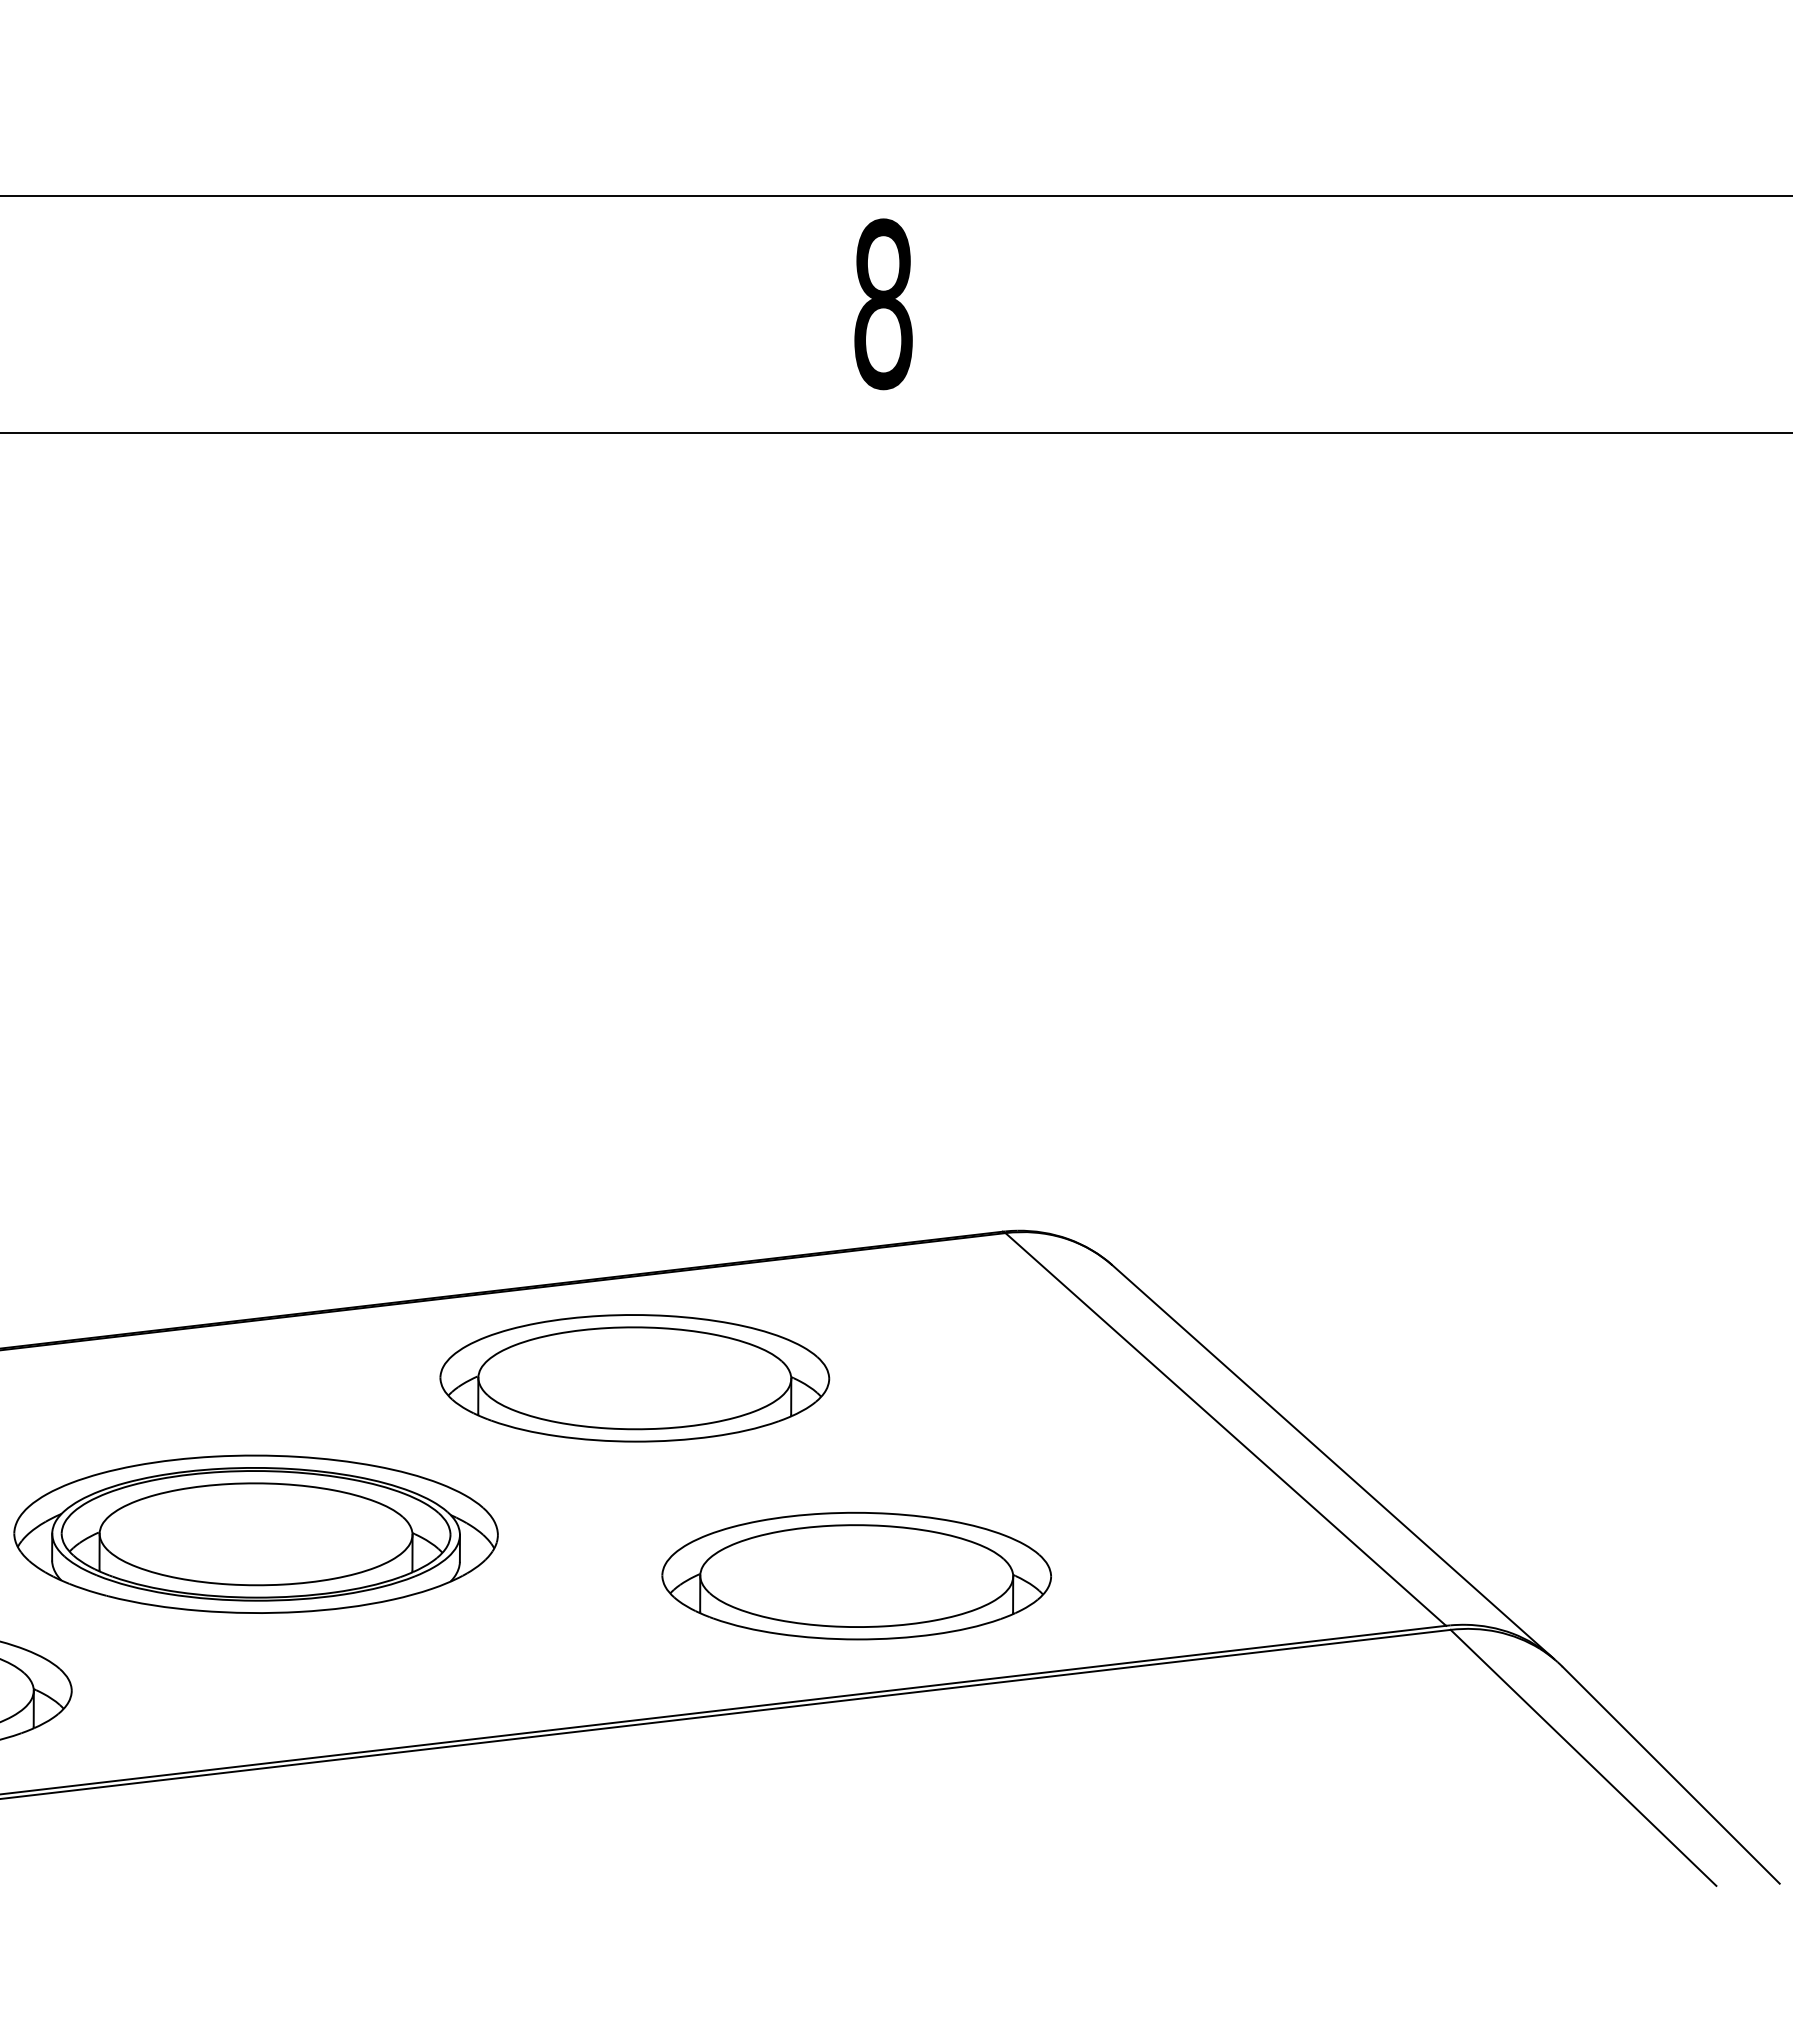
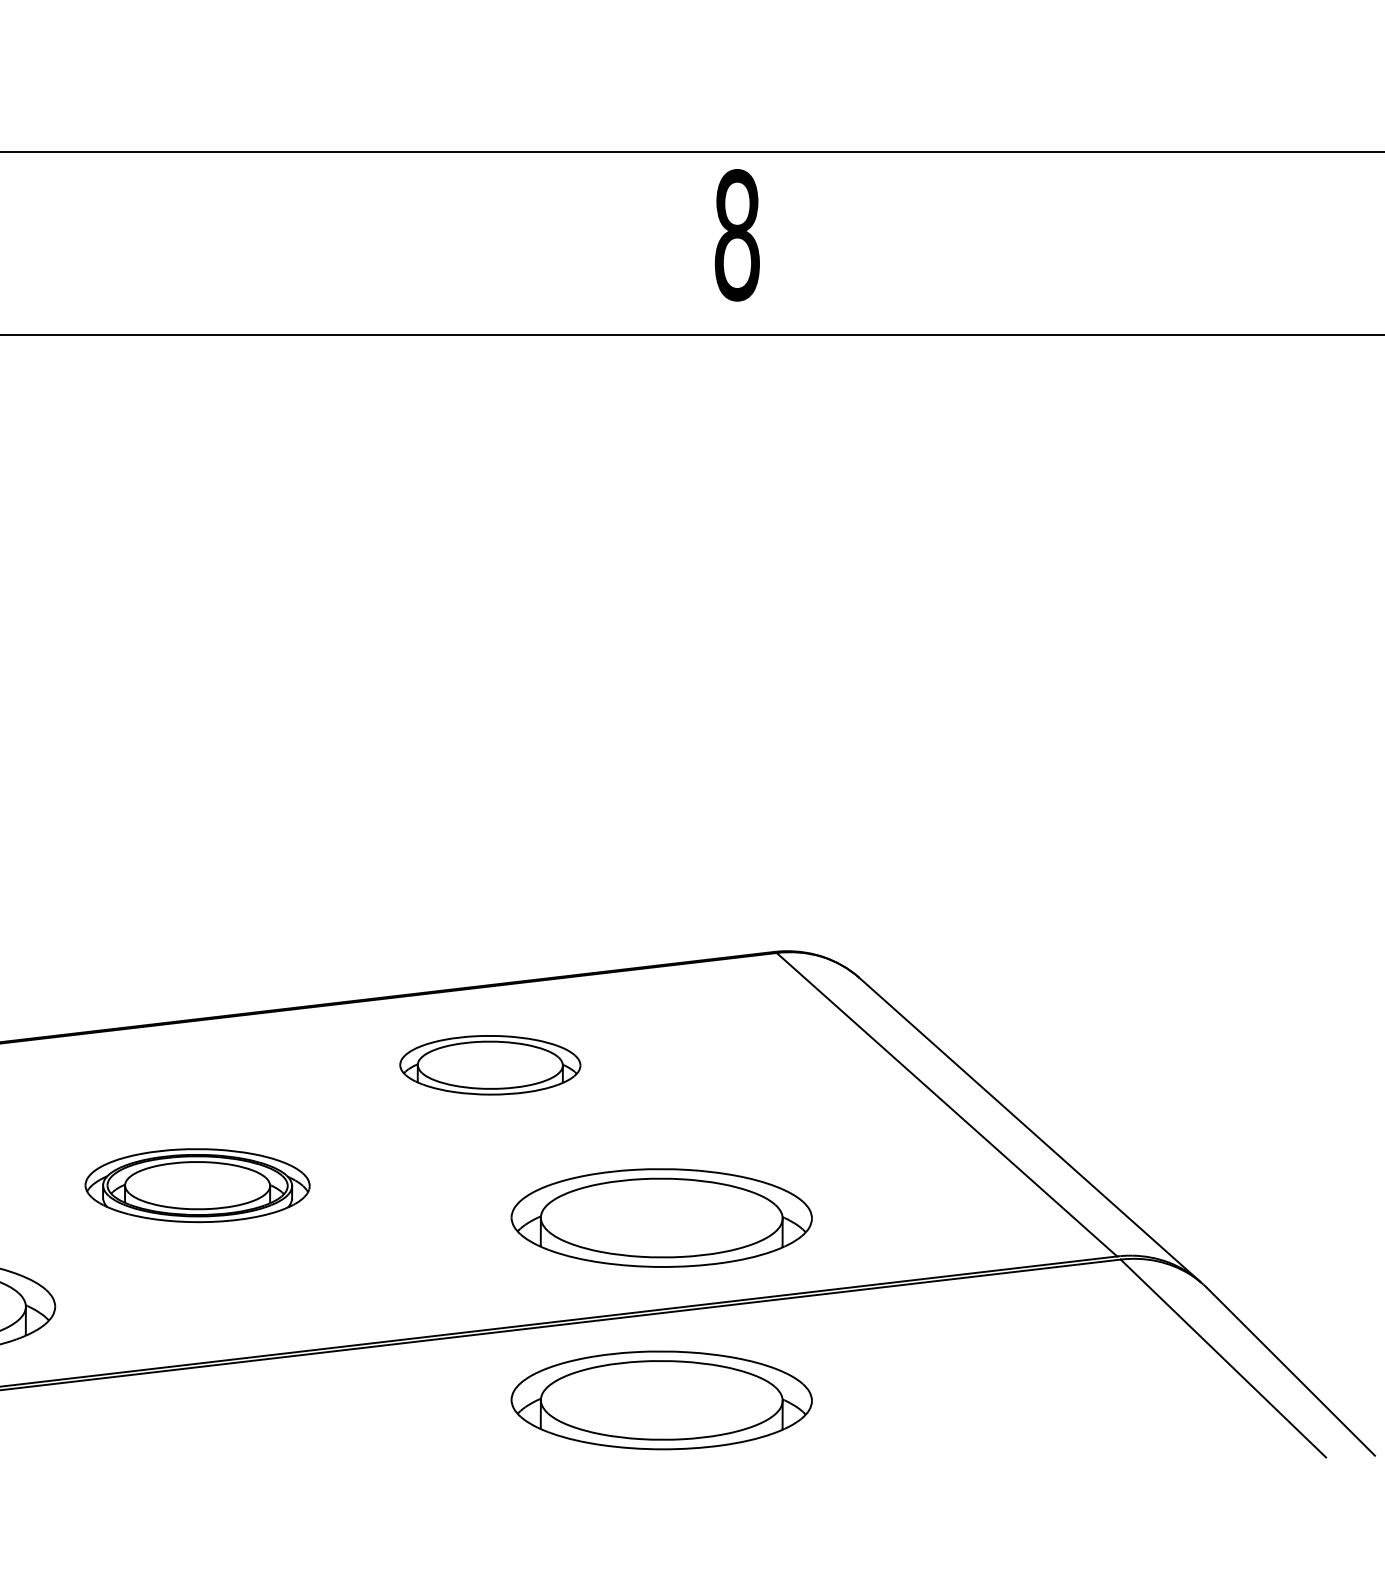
text: (883, 304) -> (737, 235), moved
part: (634, 1378) -> (490, 1065), size x0.6
part: (255, 1533) -> (197, 1185), size x0.6
part: (856, 1811) -> (661, 1399), added

